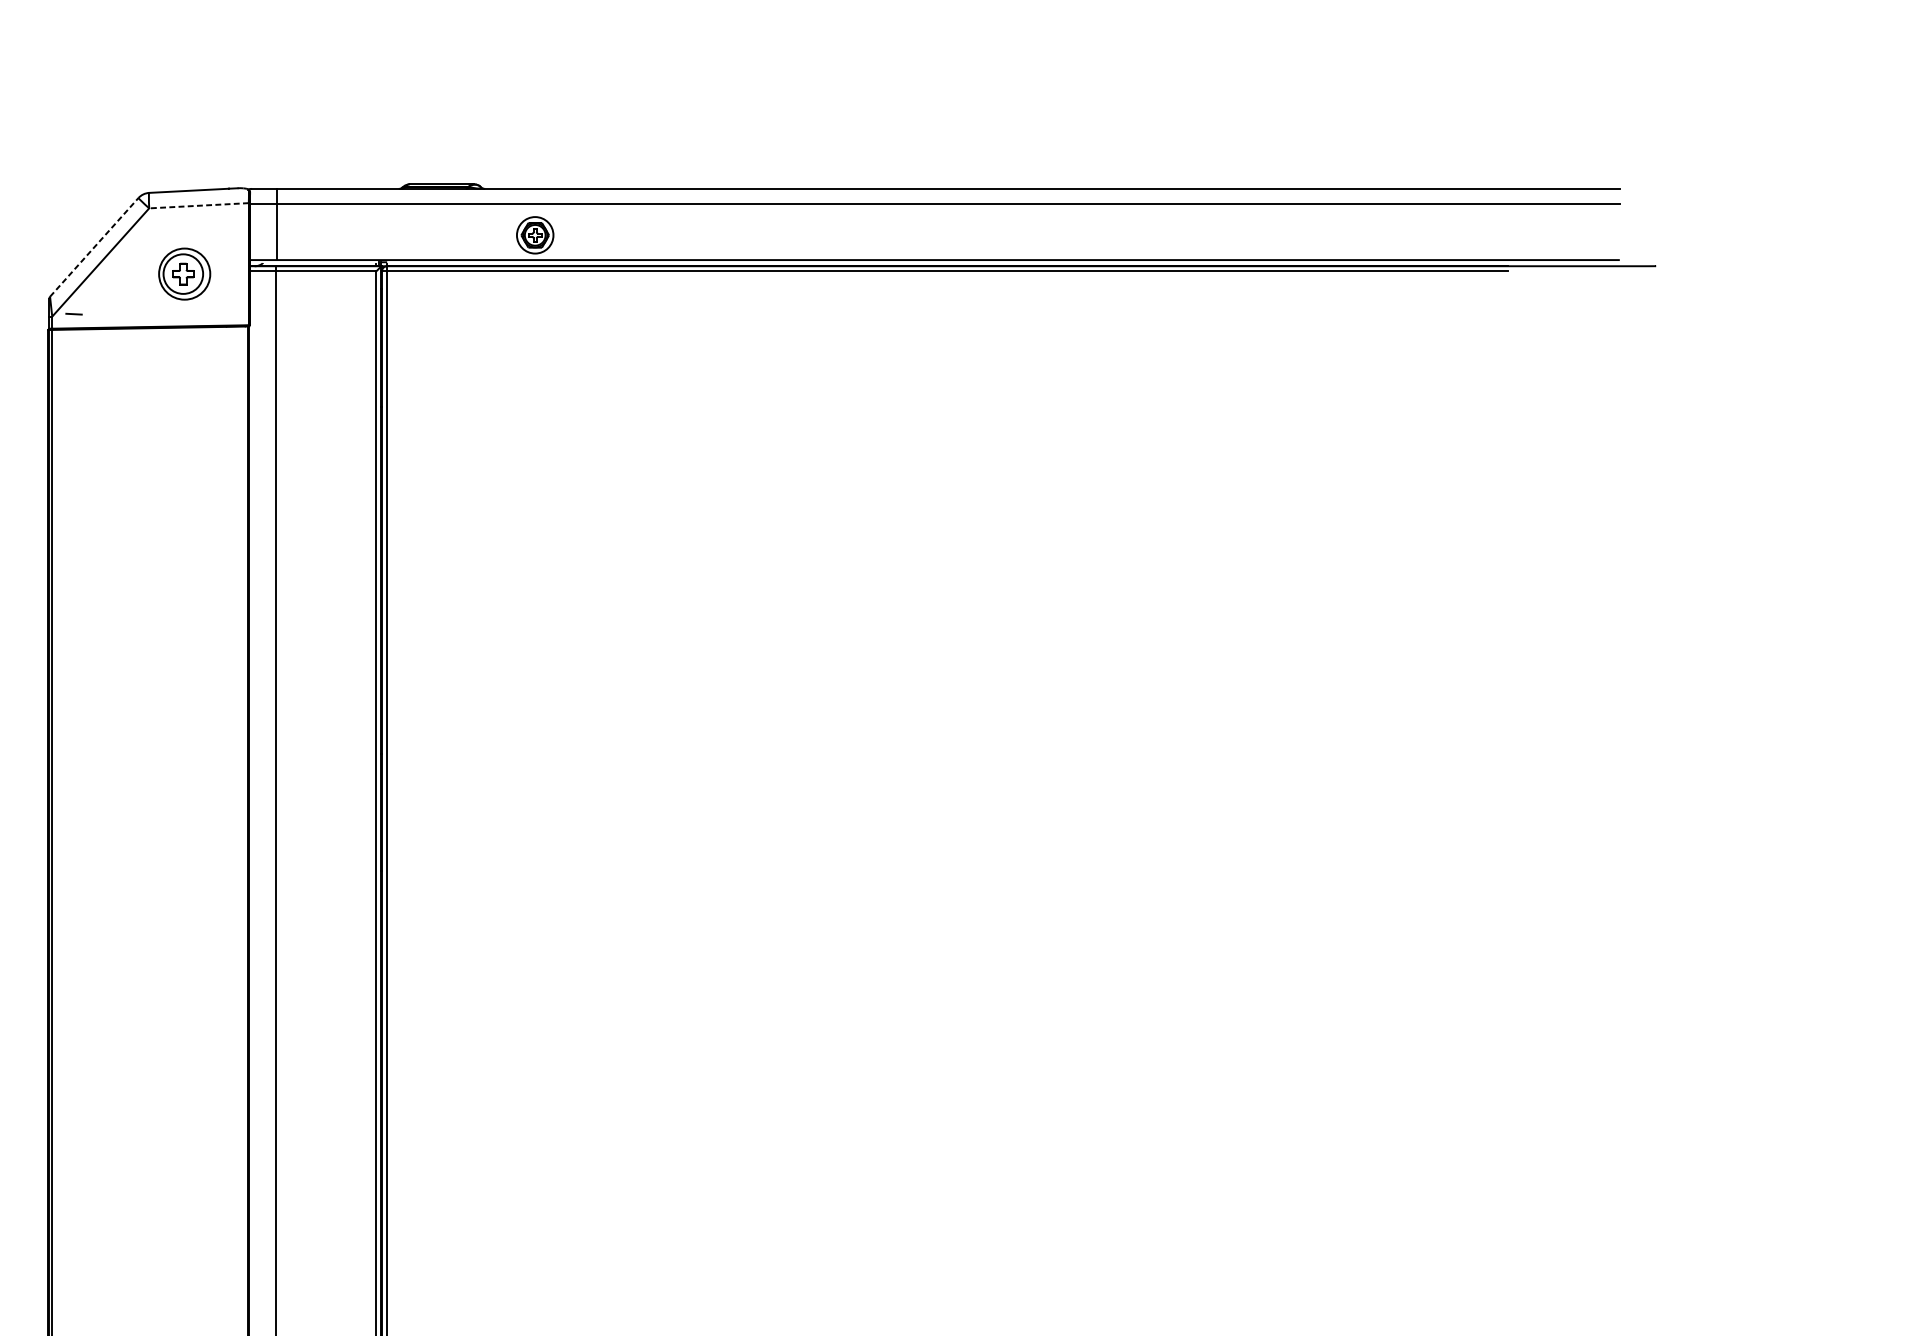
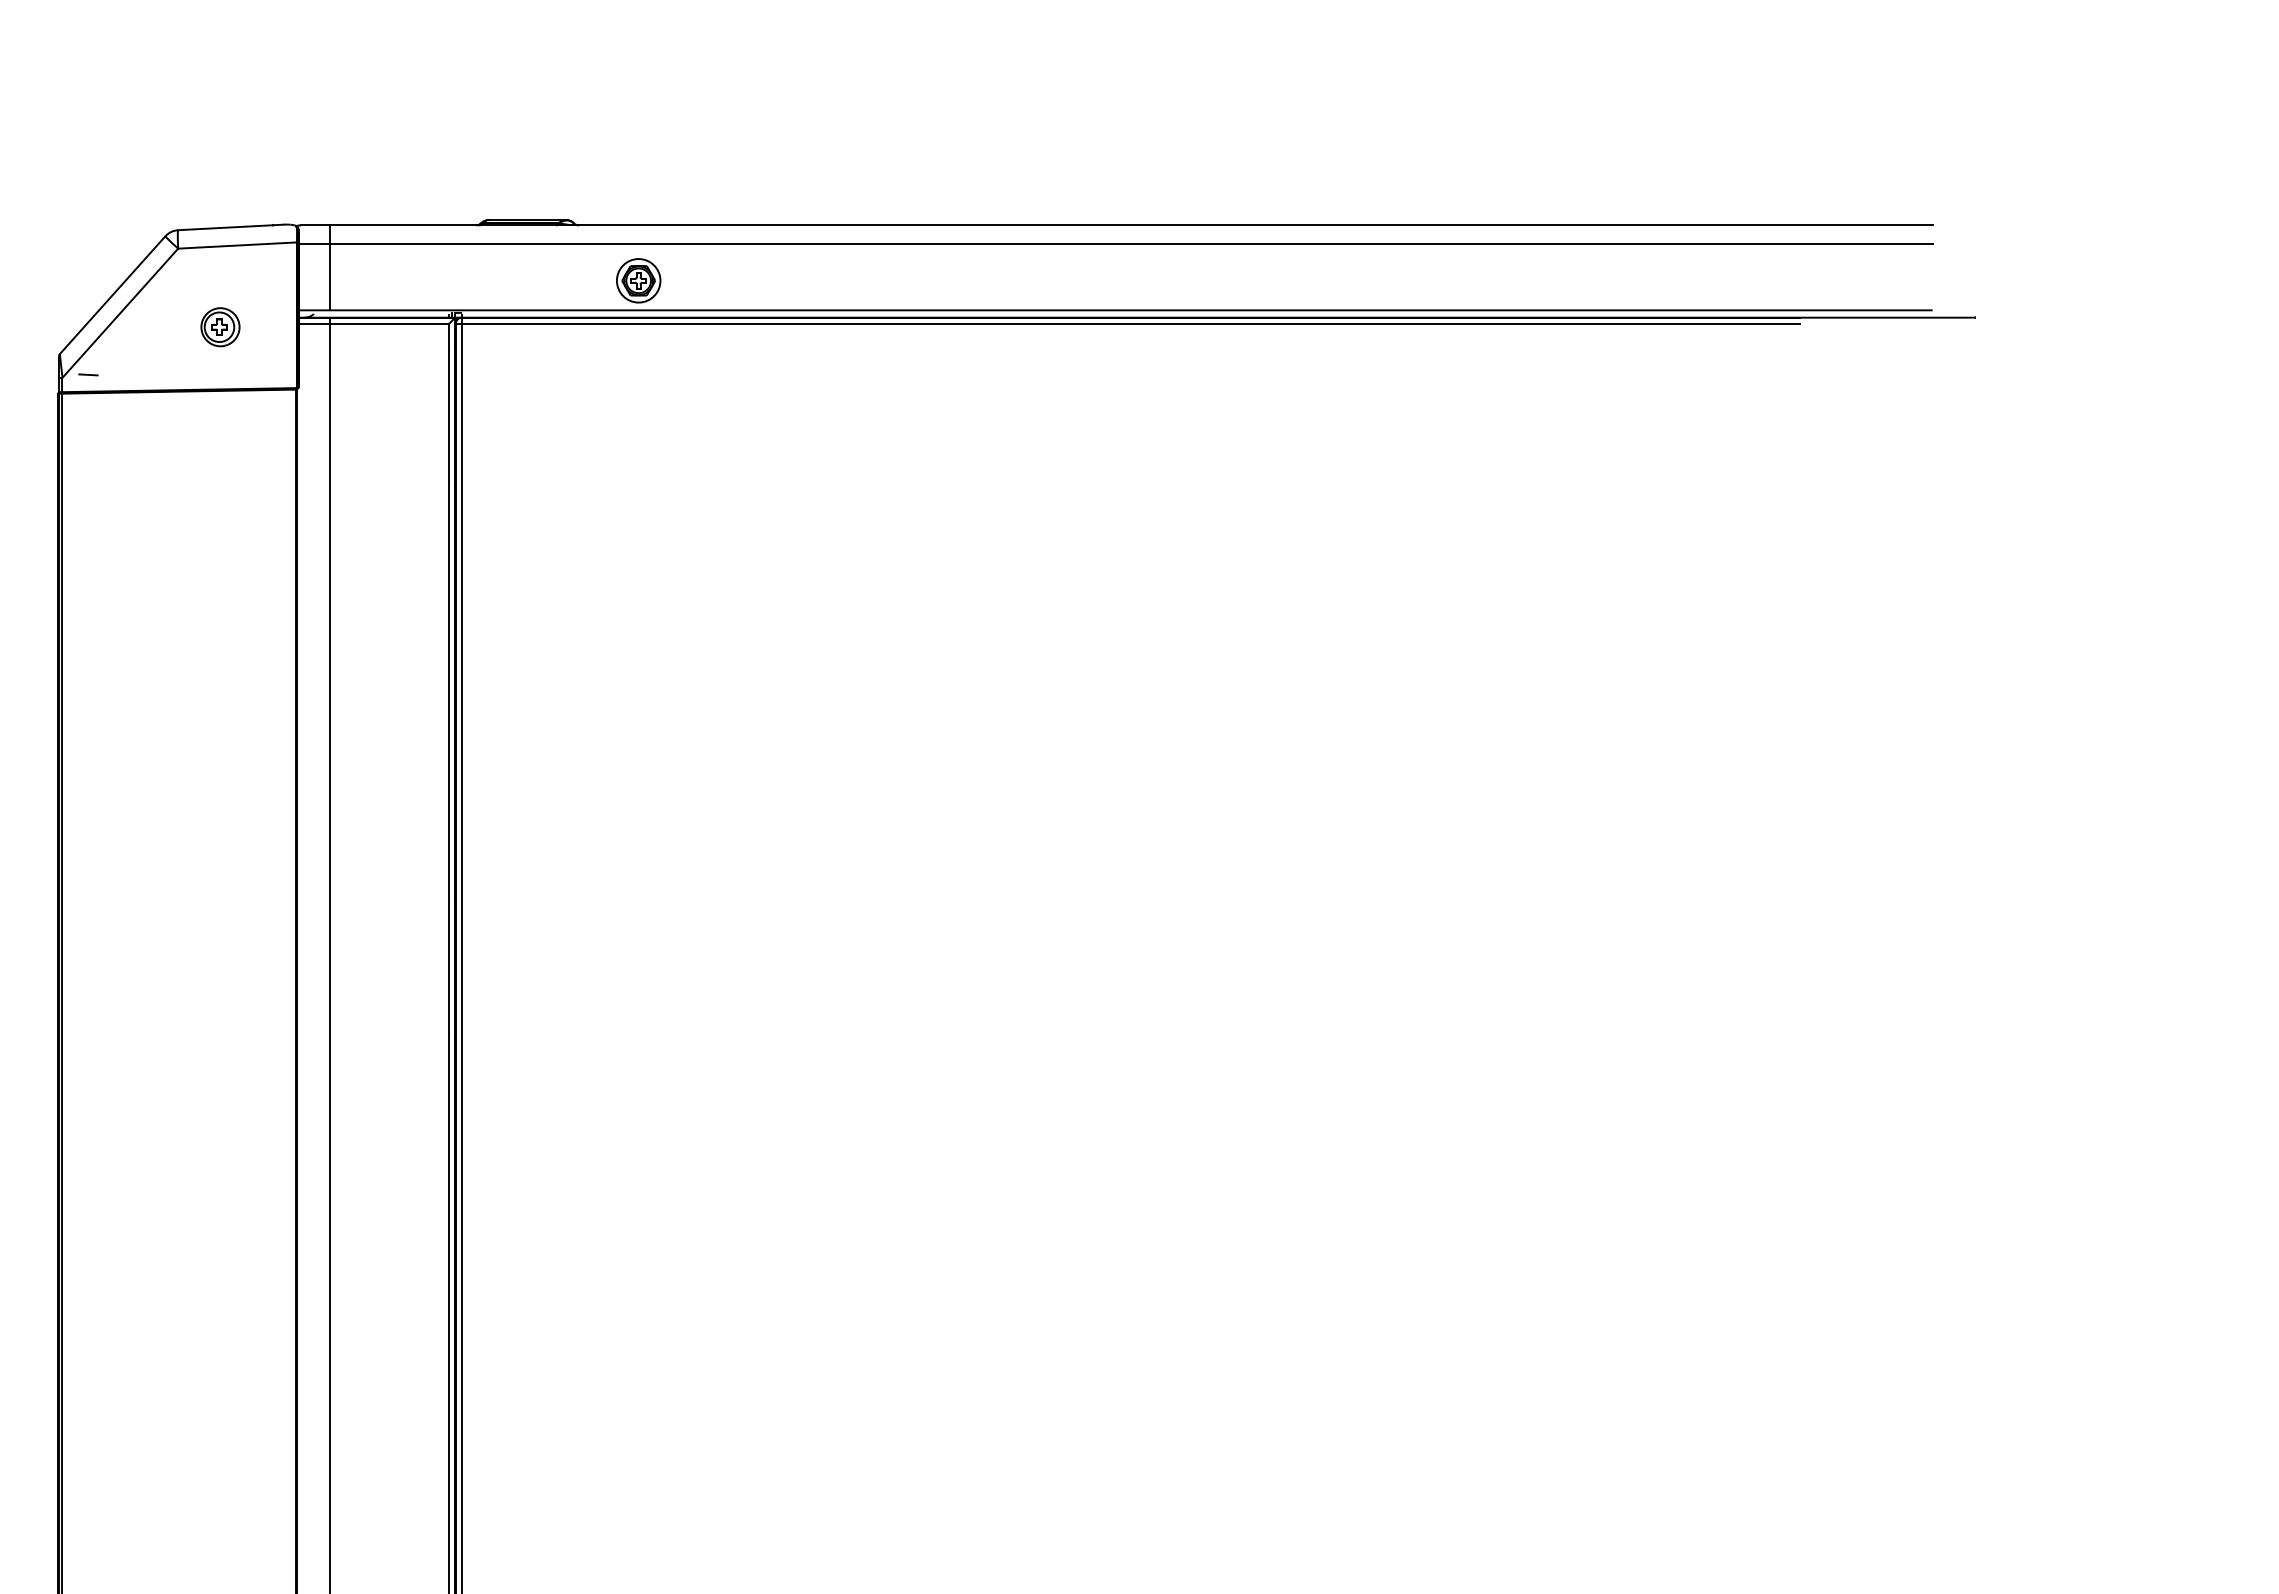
line: (198, 205) -> (237, 245), dashed -> solid
line: (94, 246) -> (112, 294), dashed -> solid
part: (184, 274) -> (220, 327), size x0.62

